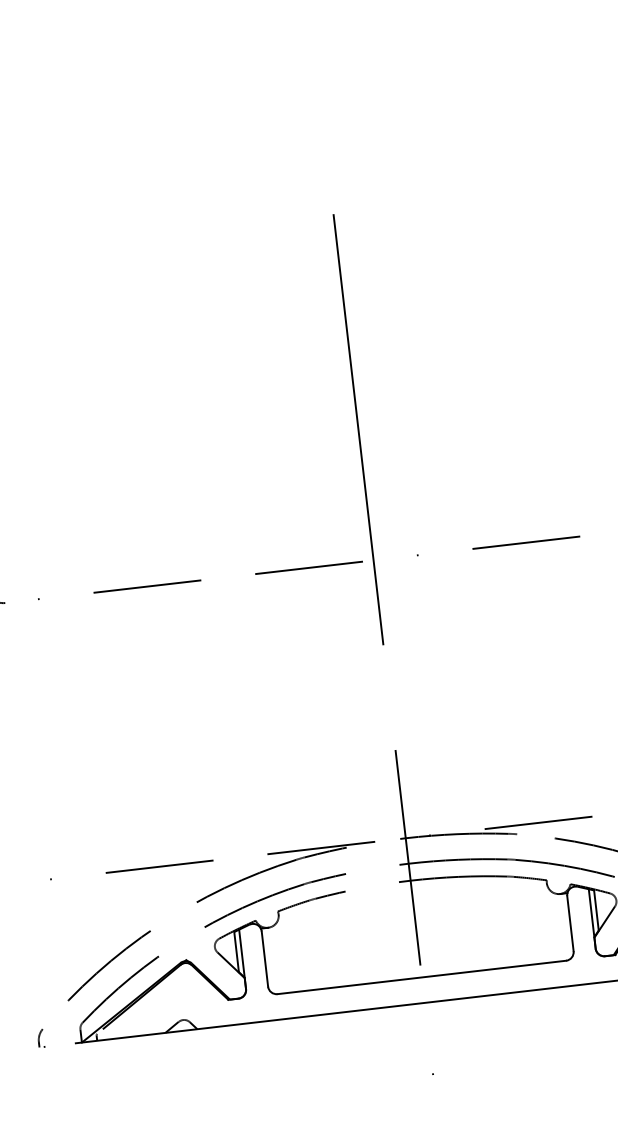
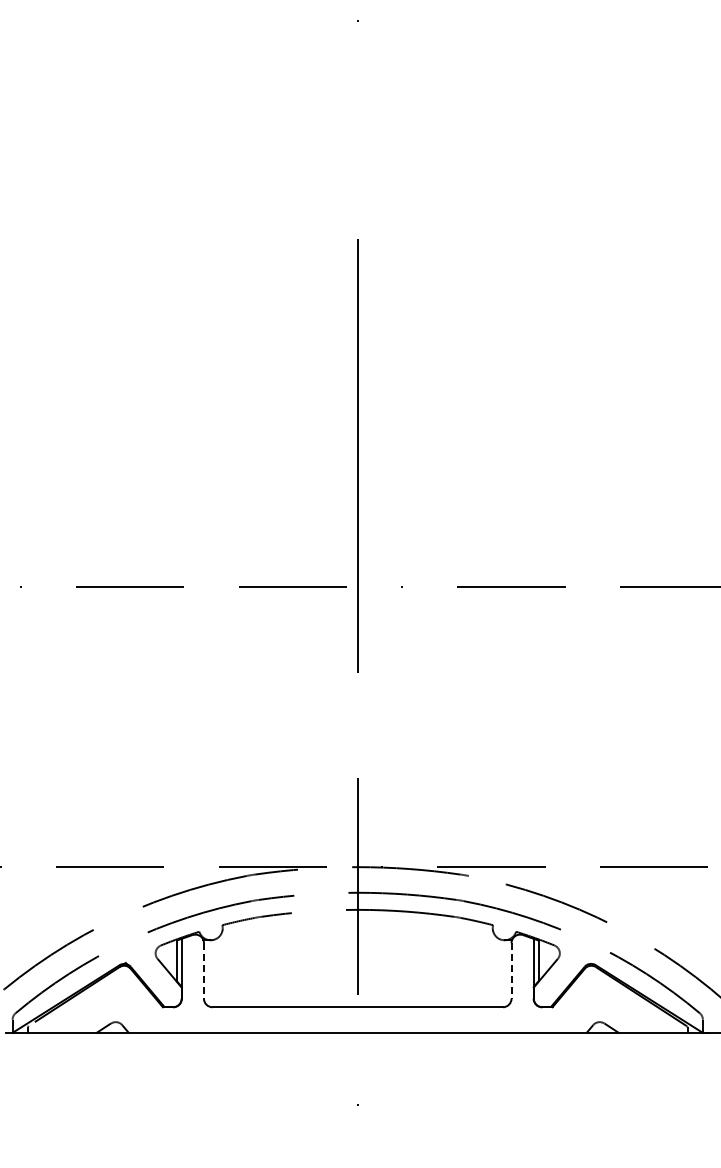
line: (570, 923) -> (511, 970), solid -> dashed
line: (264, 958) -> (203, 970), solid -> dashed

